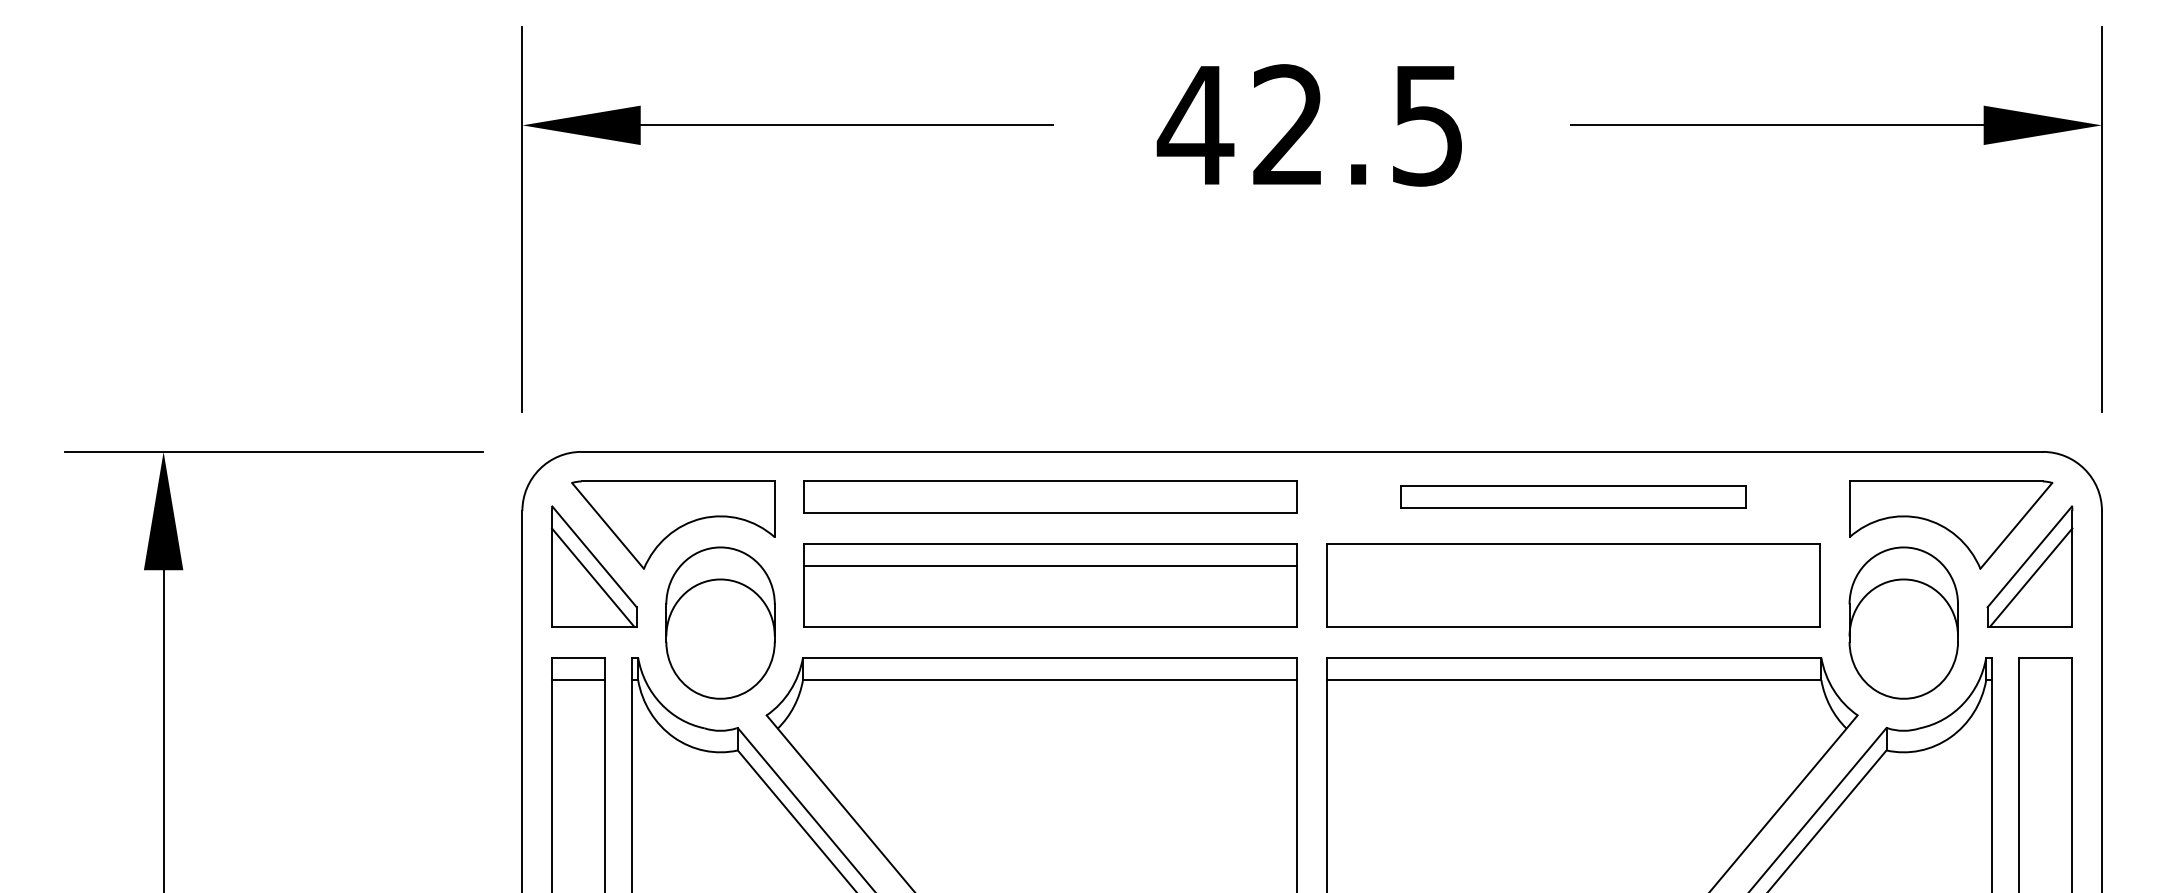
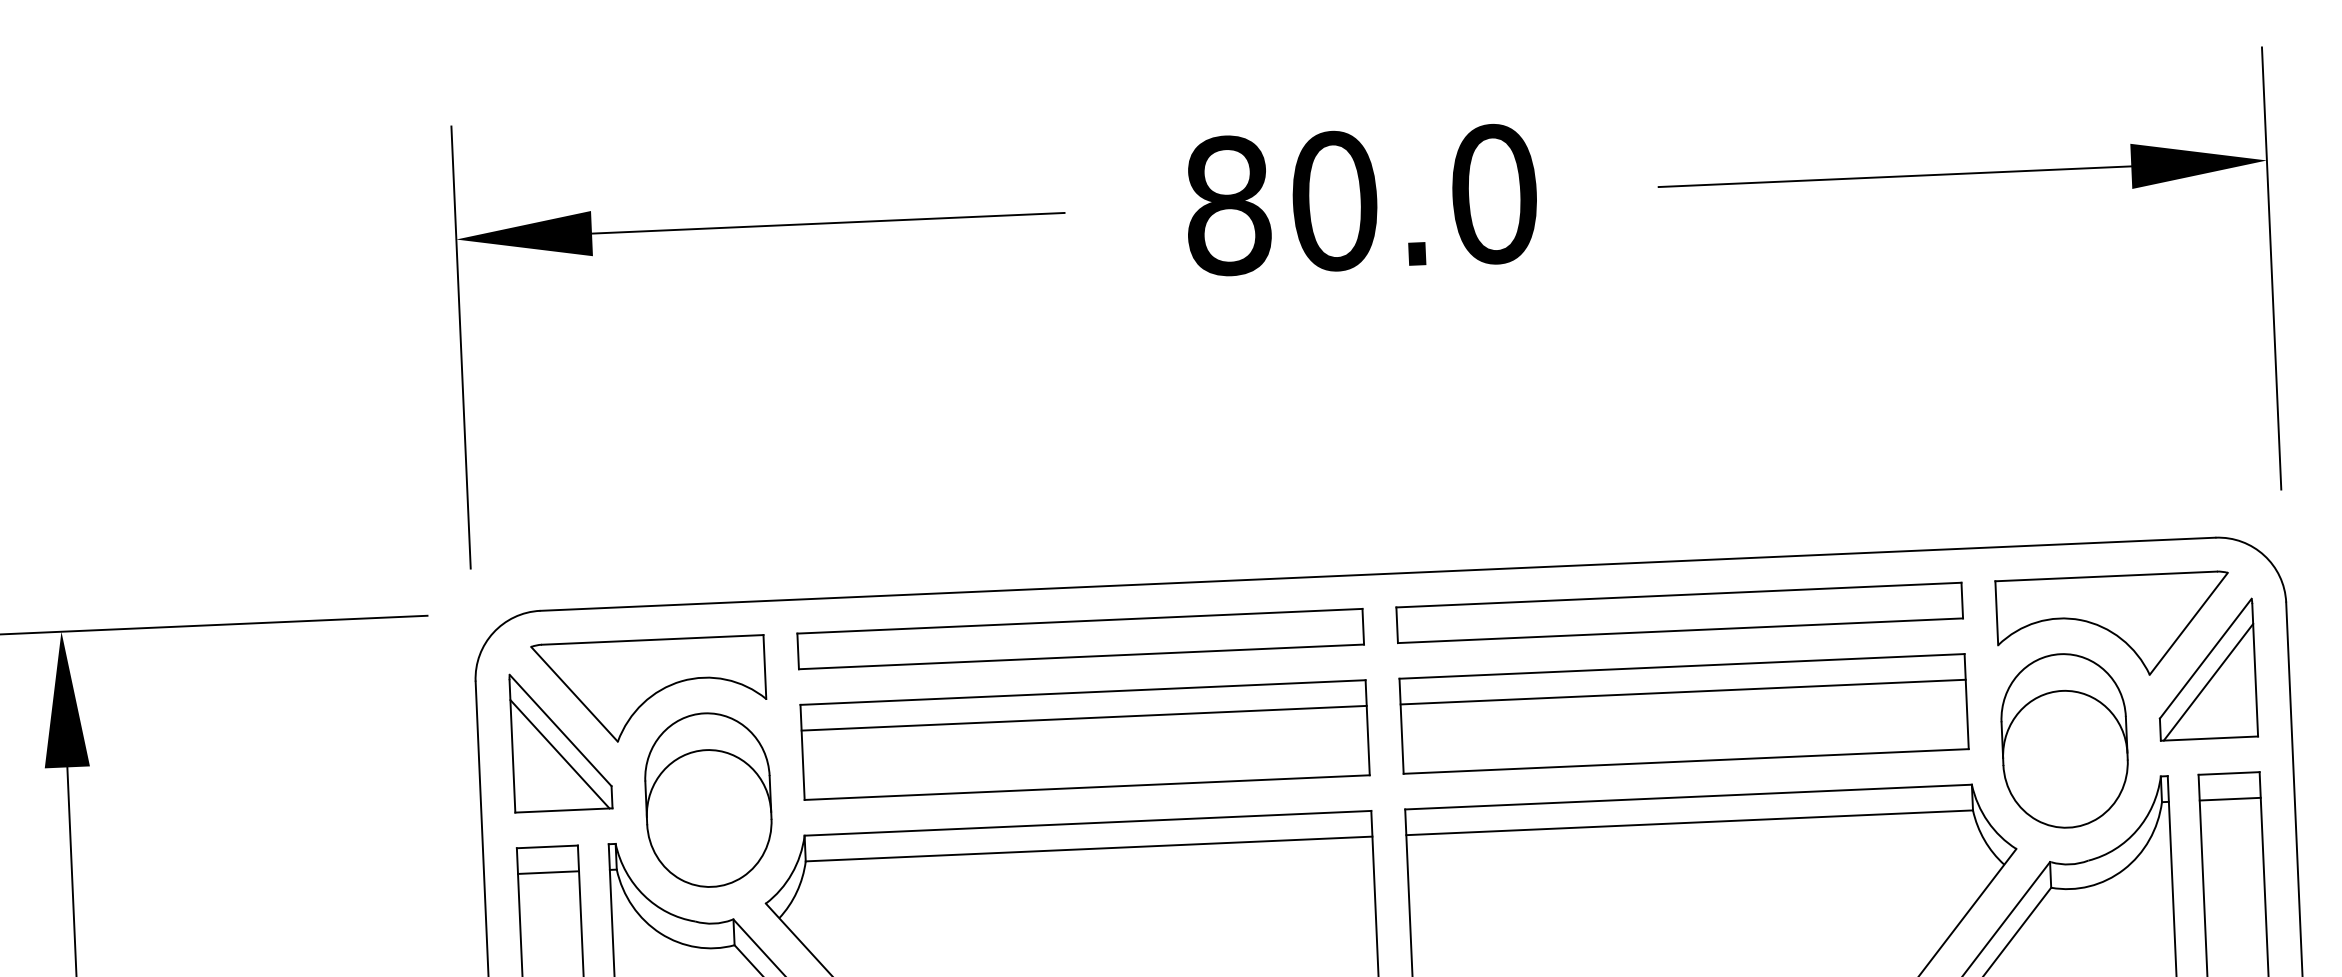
text: (1310, 125) -> (1359, 200), 42.5 -> 80.0
part: (1573, 496) -> (1679, 612), size x1.43
line: (1572, 566) -> (1682, 692), added
line: (2045, 680) -> (2229, 799), added

